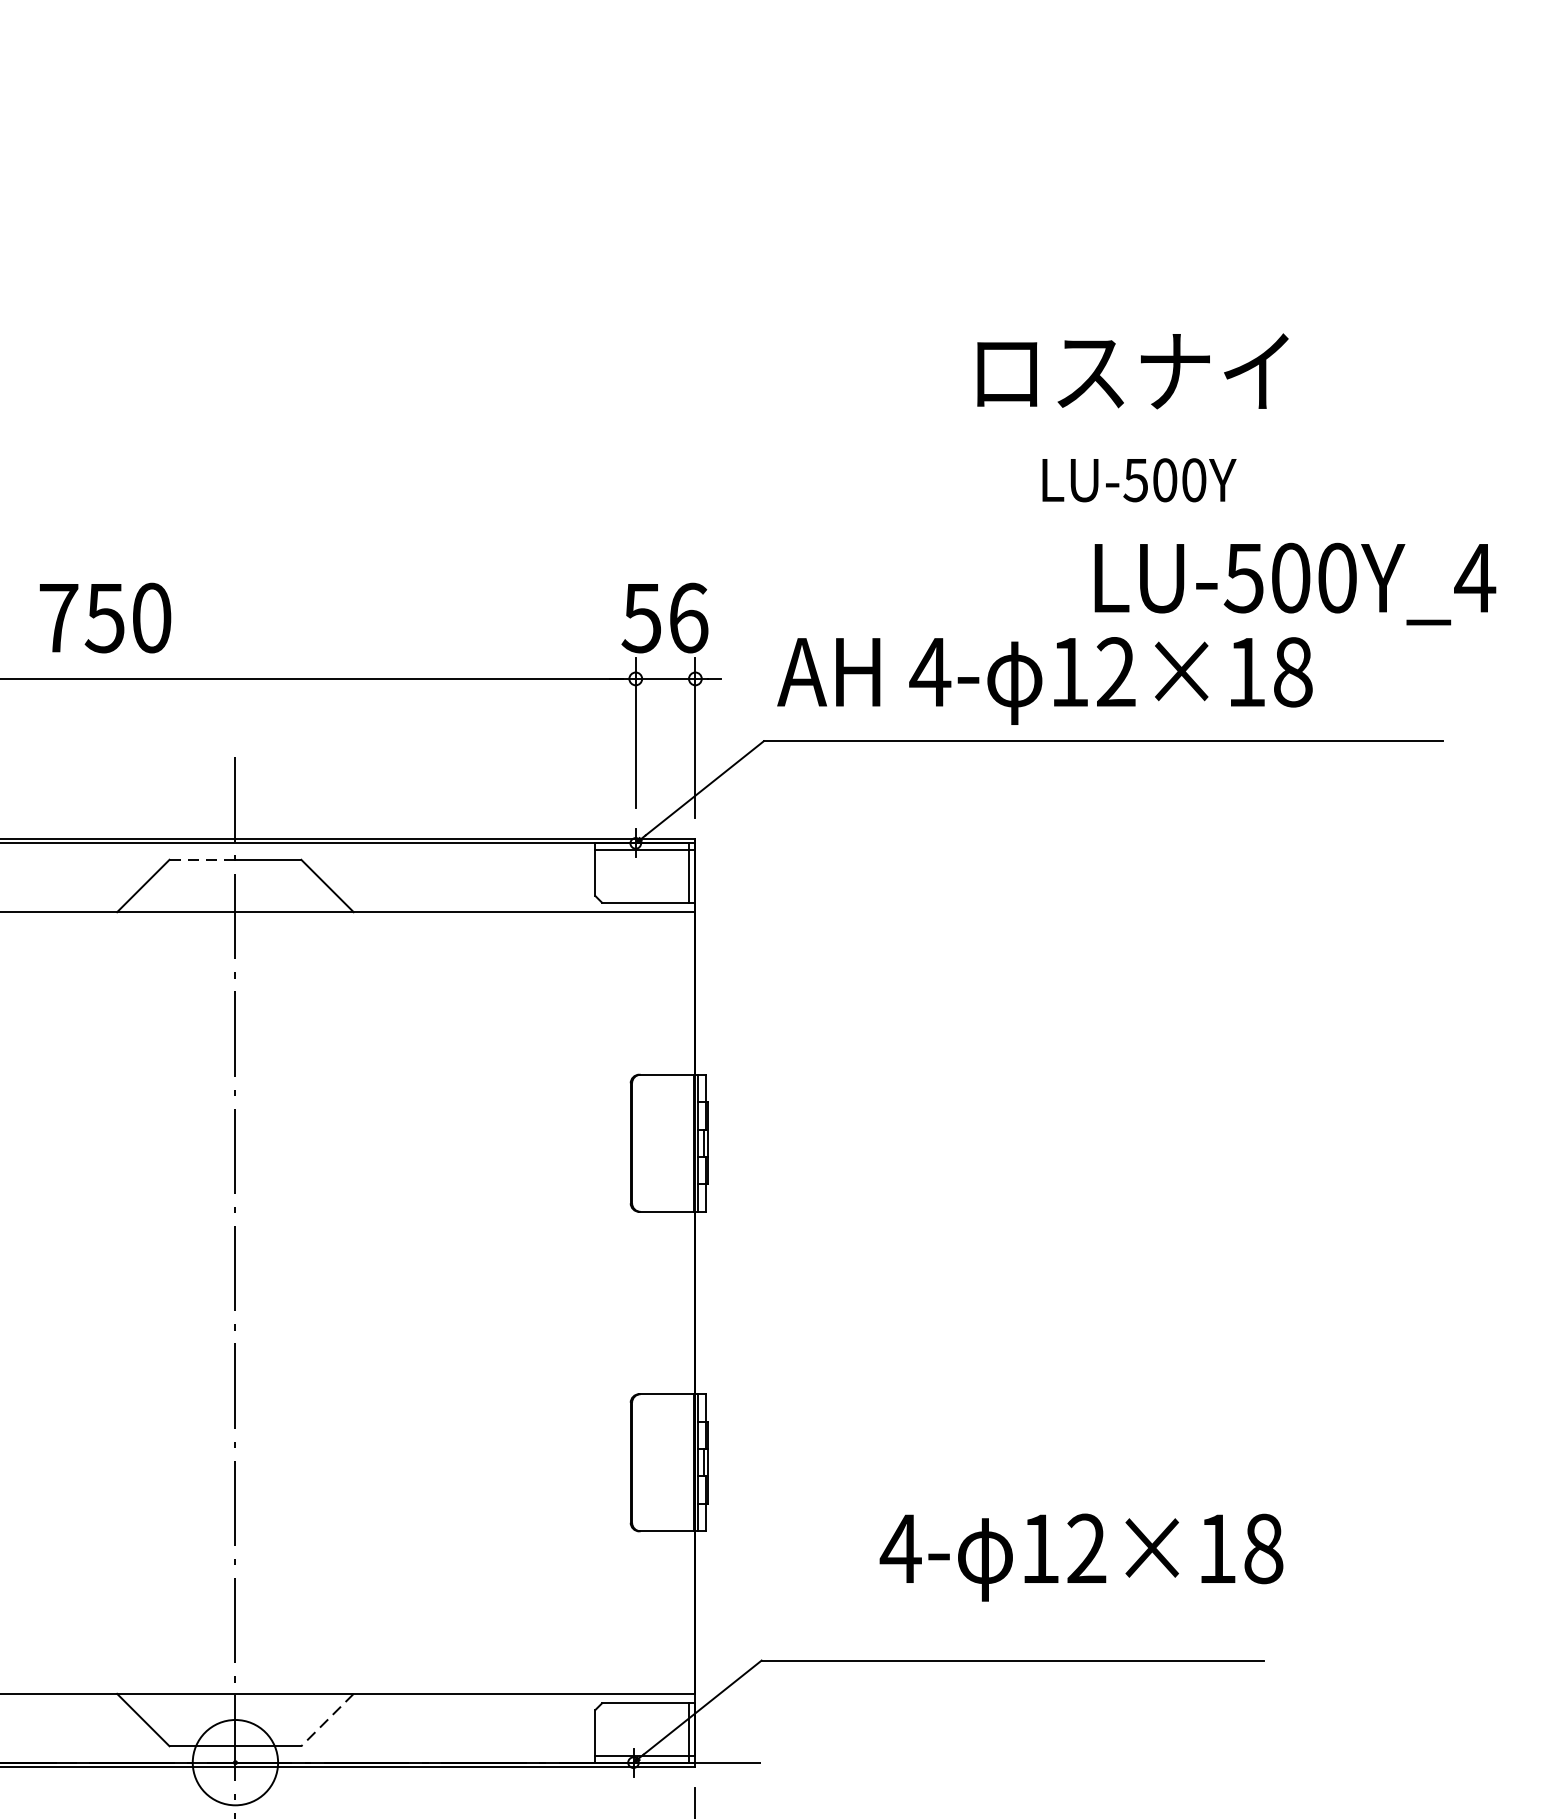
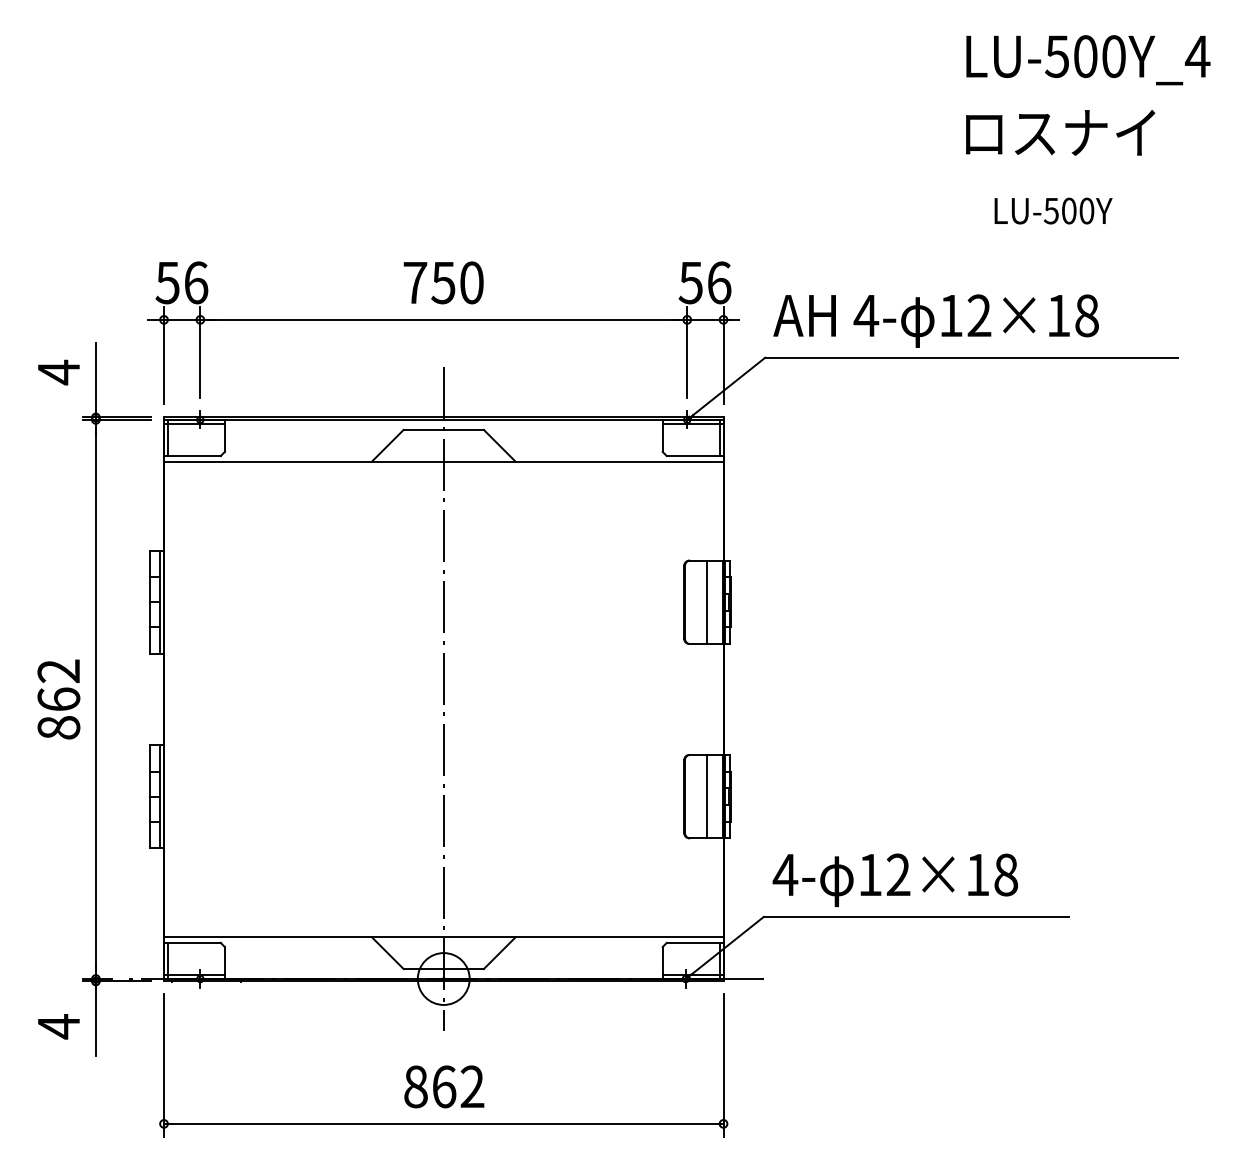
text: (1132, 370) -> (1060, 132), moved
text: (1139, 479) -> (1053, 210), moved
text: (1295, 584) -> (1088, 60), moved
text: (105, 617) -> (443, 282), moved
line: (203, 859) -> (424, 429), dashed -> solid
line: (667, 1143) -> (706, 602), added
line: (667, 1462) -> (706, 796), added
text: (1080, 1556) -> (894, 879), moved
line: (327, 1720) -> (499, 953), dashed -> solid

